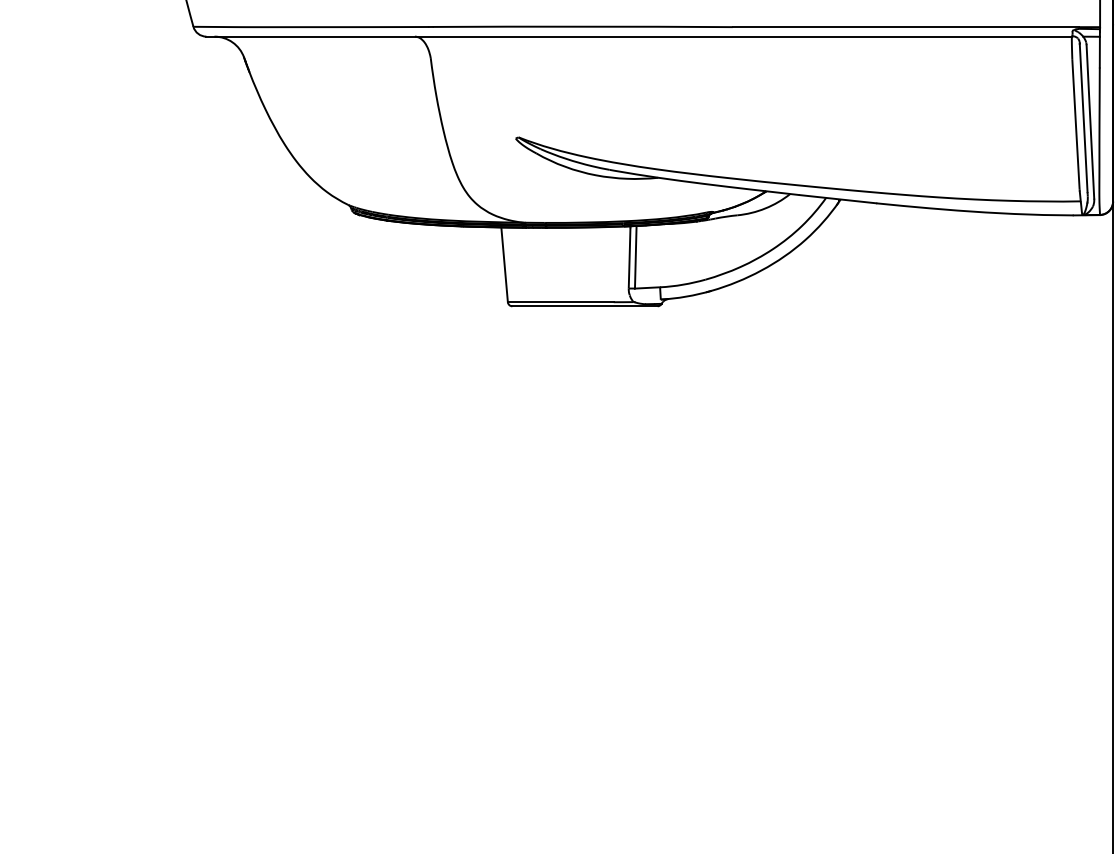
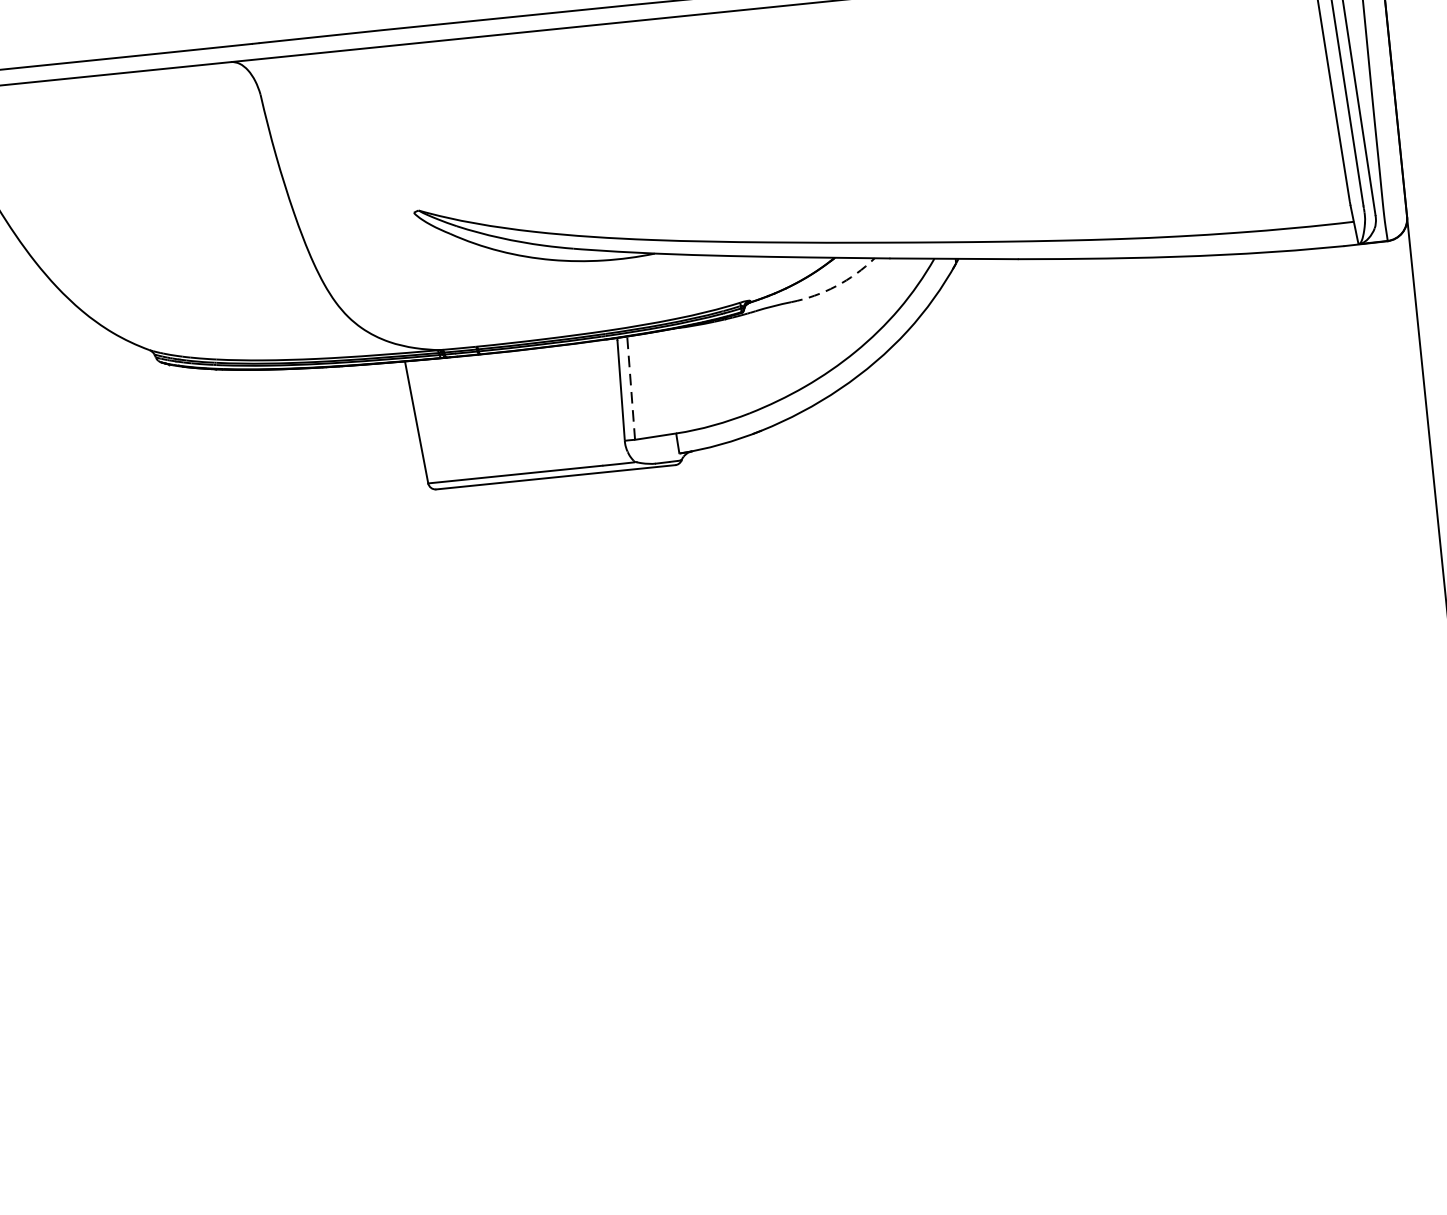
arc: (765, 208) -> (836, 286), solid -> dashed
line: (635, 256) -> (630, 386), solid -> dashed

